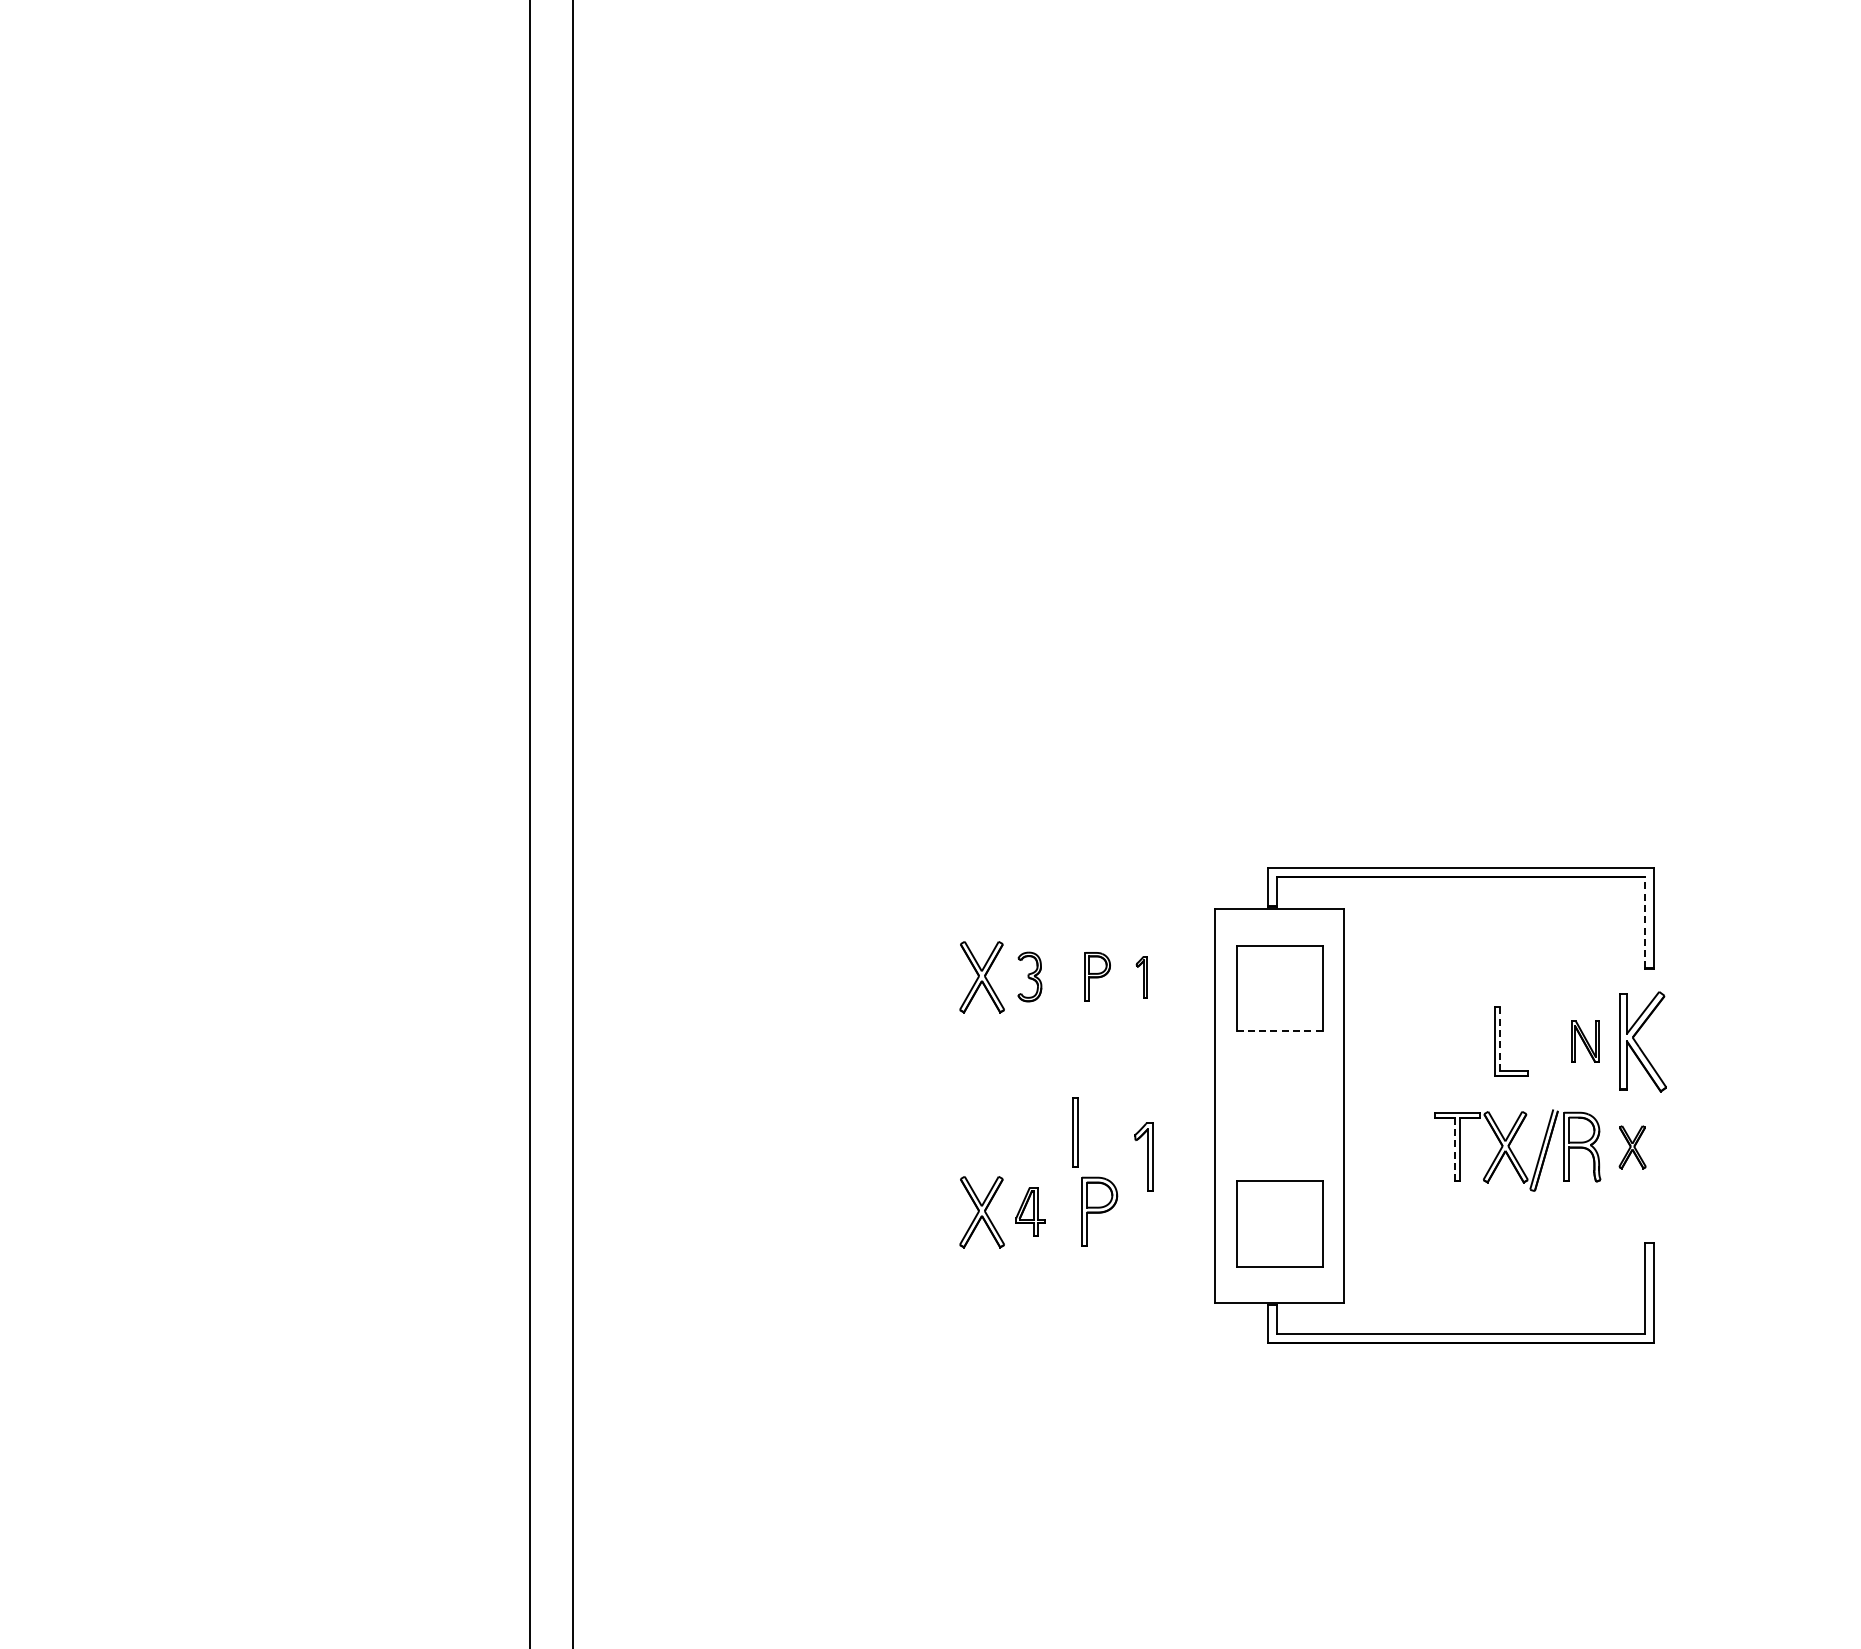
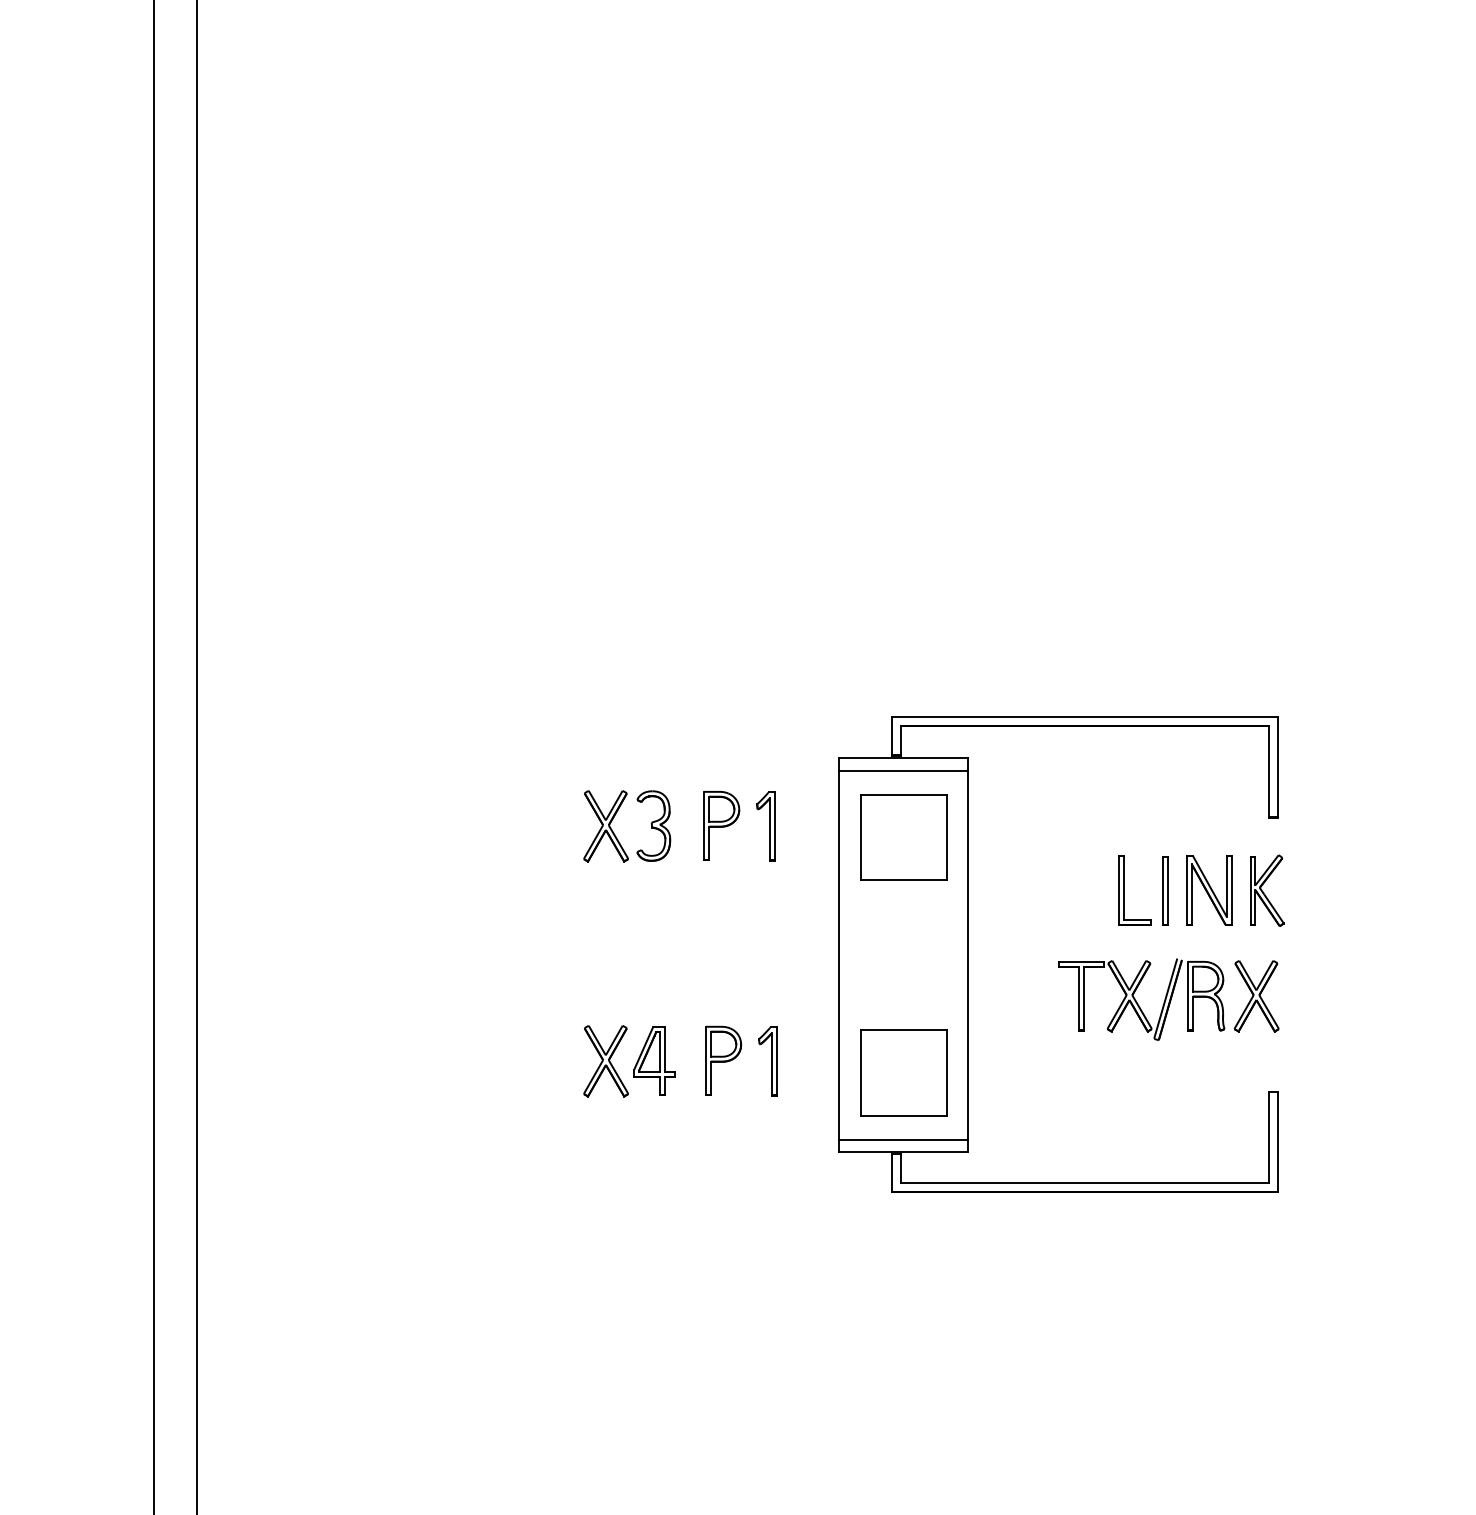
line: (1279, 922) -> (903, 771), added
line: (1645, 922) -> (1269, 771), dashed -> solid
part: (1029, 976) -> (653, 825), size x1.43
part: (1097, 976) -> (721, 825), size x1.43
part: (1141, 976) -> (765, 825), size x1.67
line: (1279, 1031) -> (903, 880), dashed -> solid
line: (1500, 1039) -> (1124, 888), dashed -> solid
part: (1585, 1041) -> (1209, 890), size x1.67
part: (1643, 1041) -> (1267, 890), size x0.71
part: (1075, 1132) -> (1165, 890), moved
part: (1632, 1147) -> (1256, 996), size x1.67
line: (1455, 1149) -> (1079, 998), dashed -> solid
part: (1143, 1156) -> (767, 1060), moved
part: (1030, 1211) -> (654, 1060), size x1.43
line: (1279, 1290) -> (903, 1139), added

